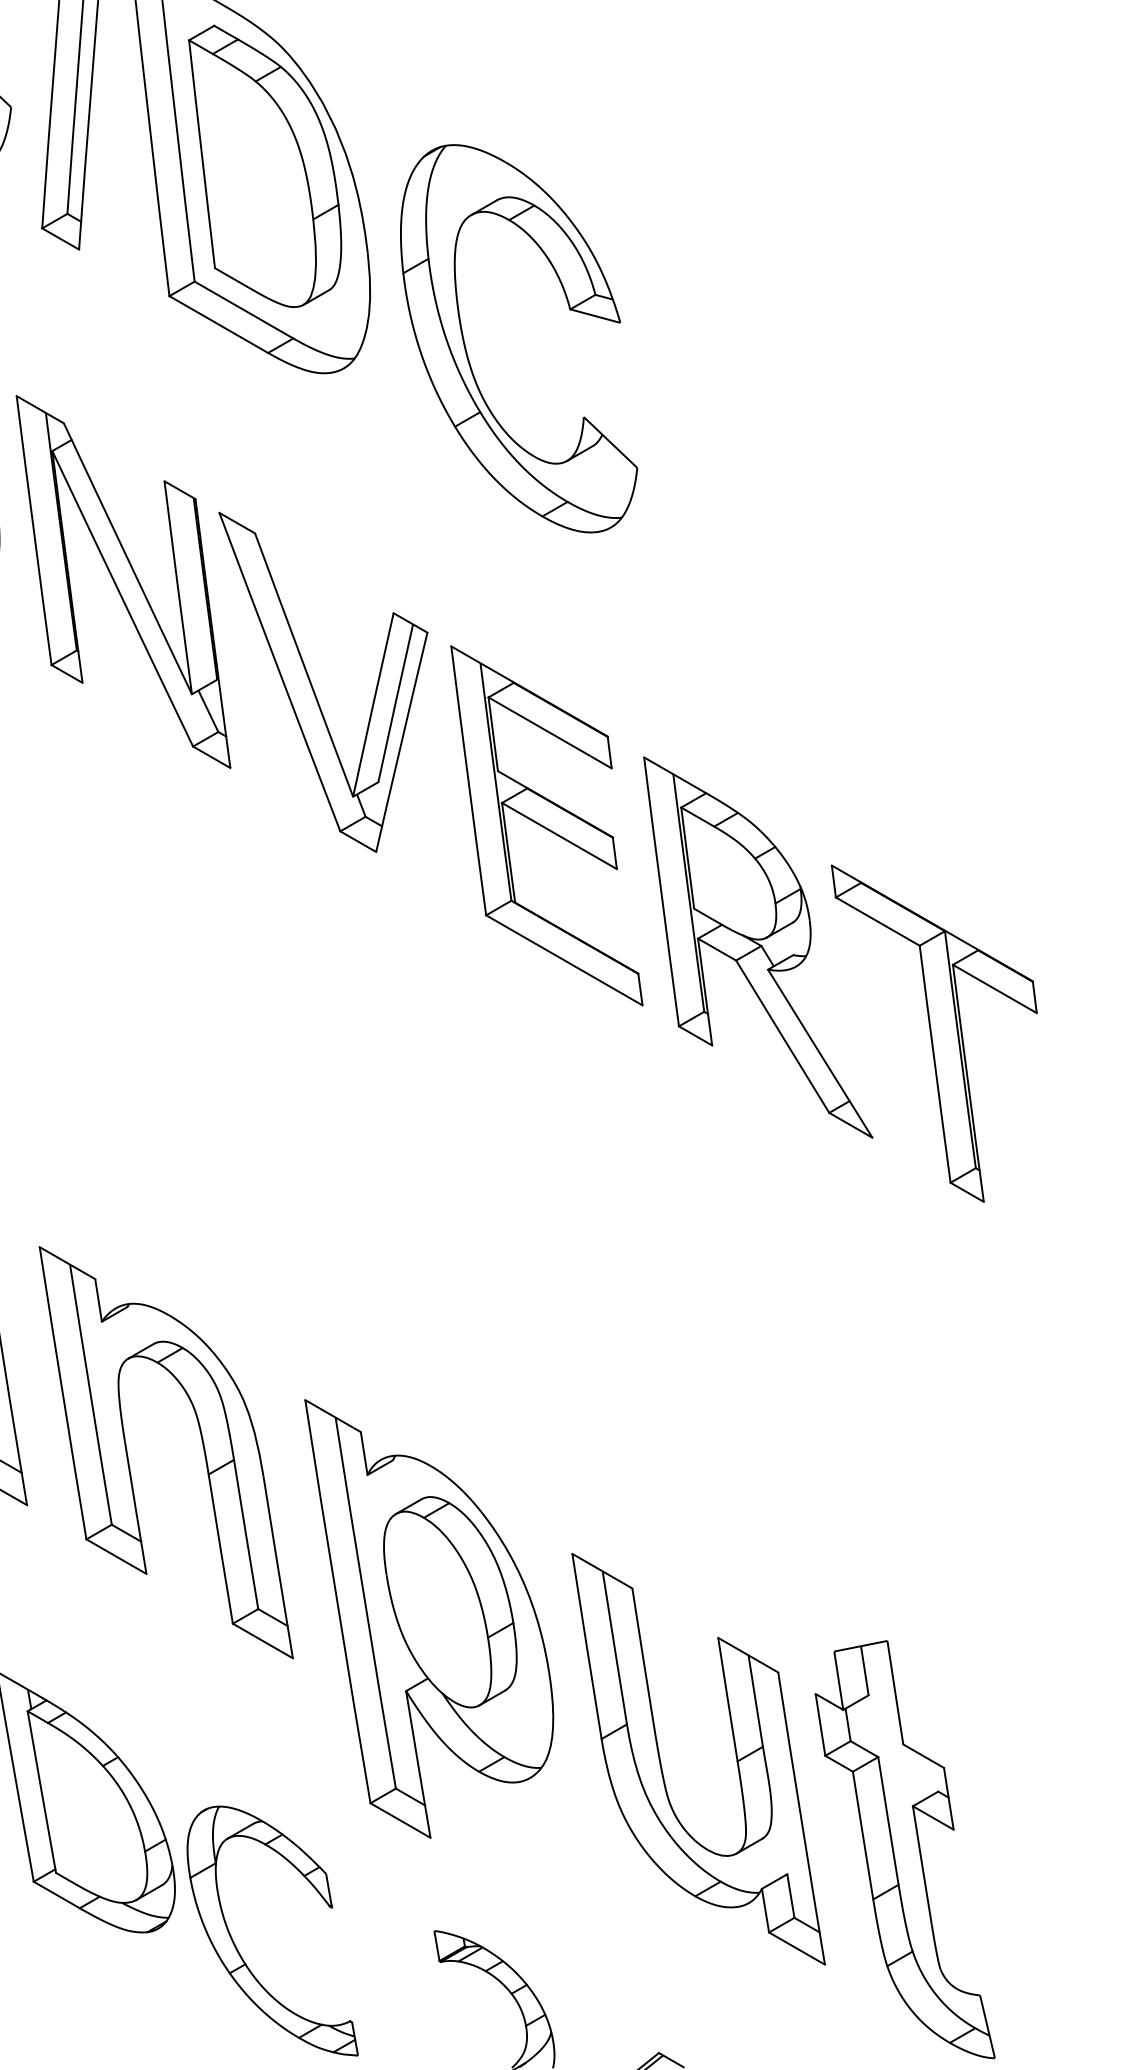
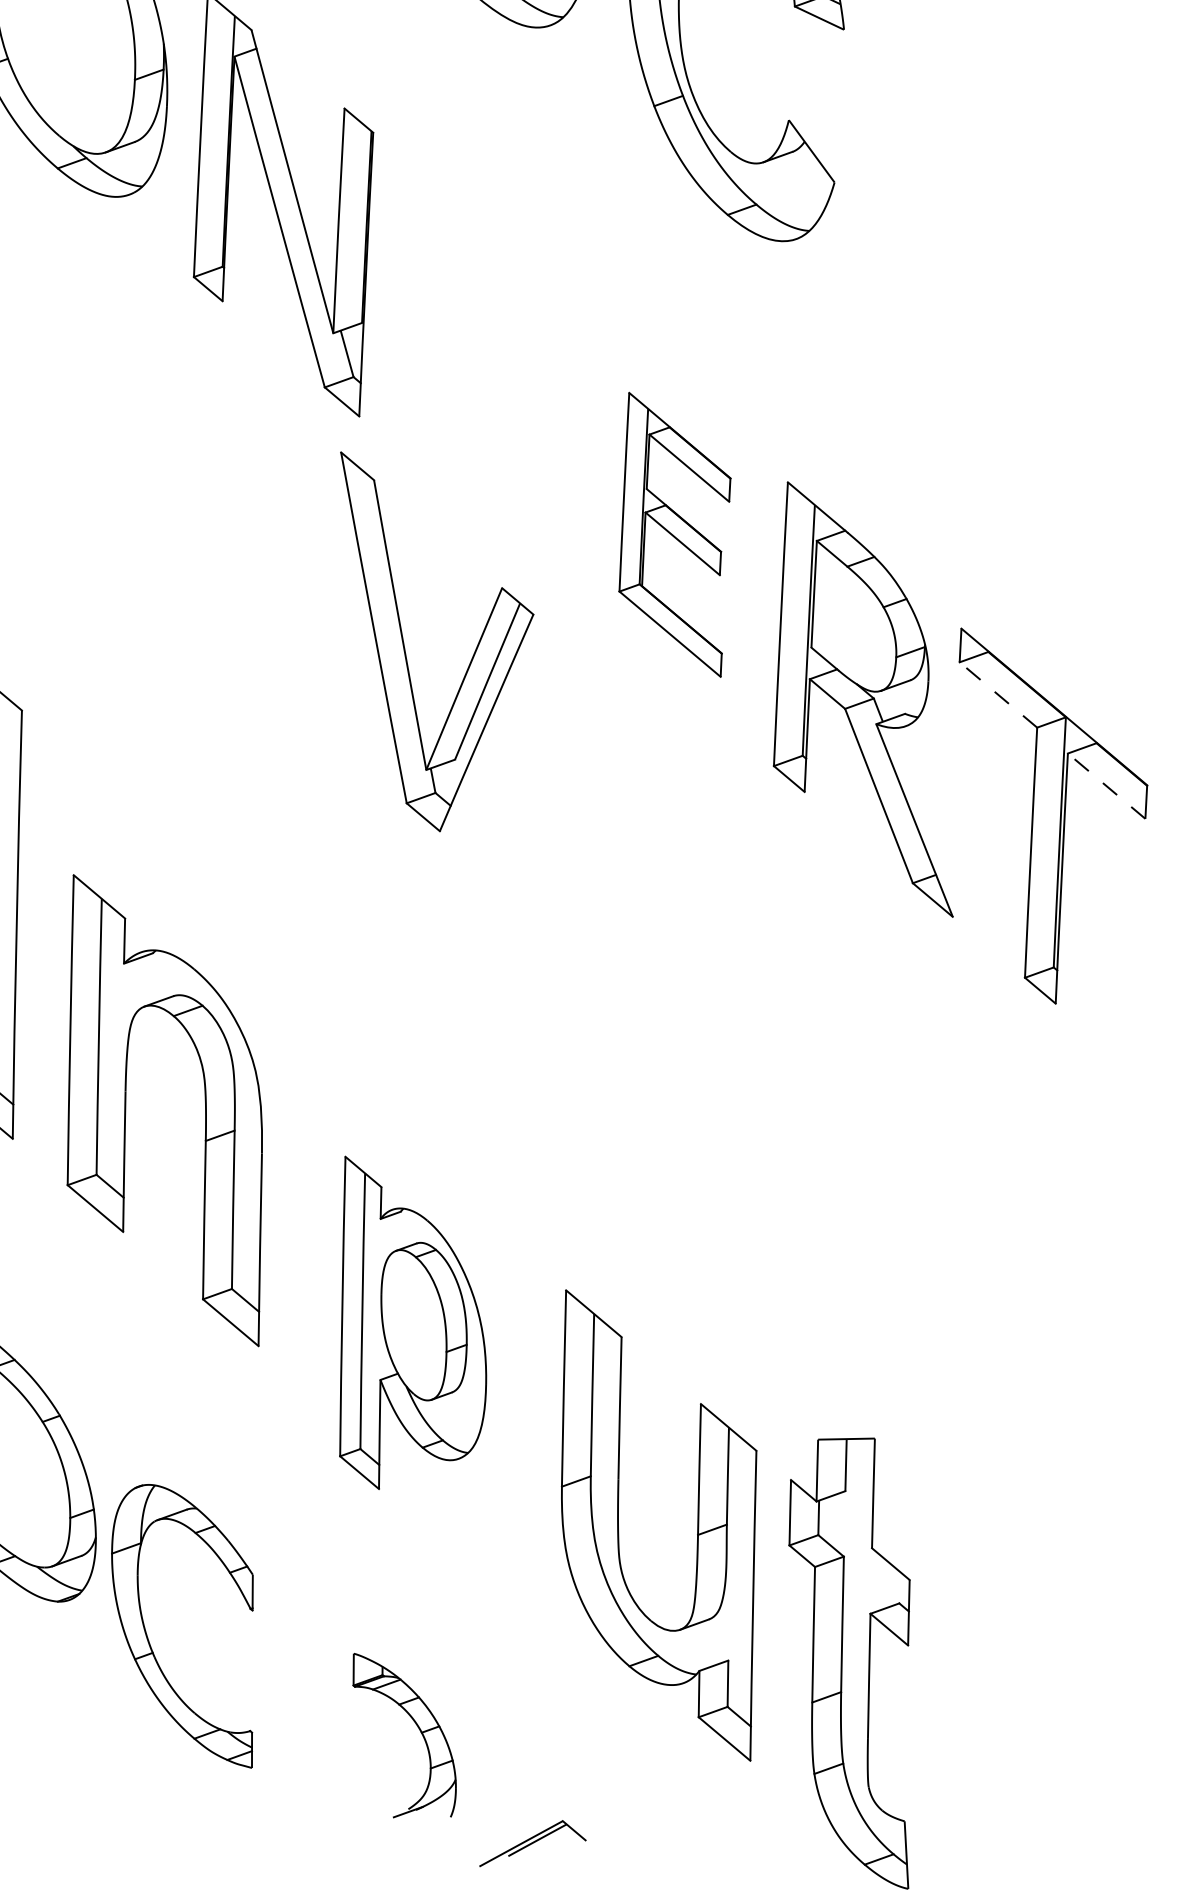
part: (312, 684) -> (405, 646), moved
part: (546, 825) -> (674, 534), size x0.7
line: (877, 921) -> (998, 694), solid -> dashed
line: (994, 988) -> (1106, 785), solid -> dashed
part: (429, 1618) -> (406, 1330), size x0.7

